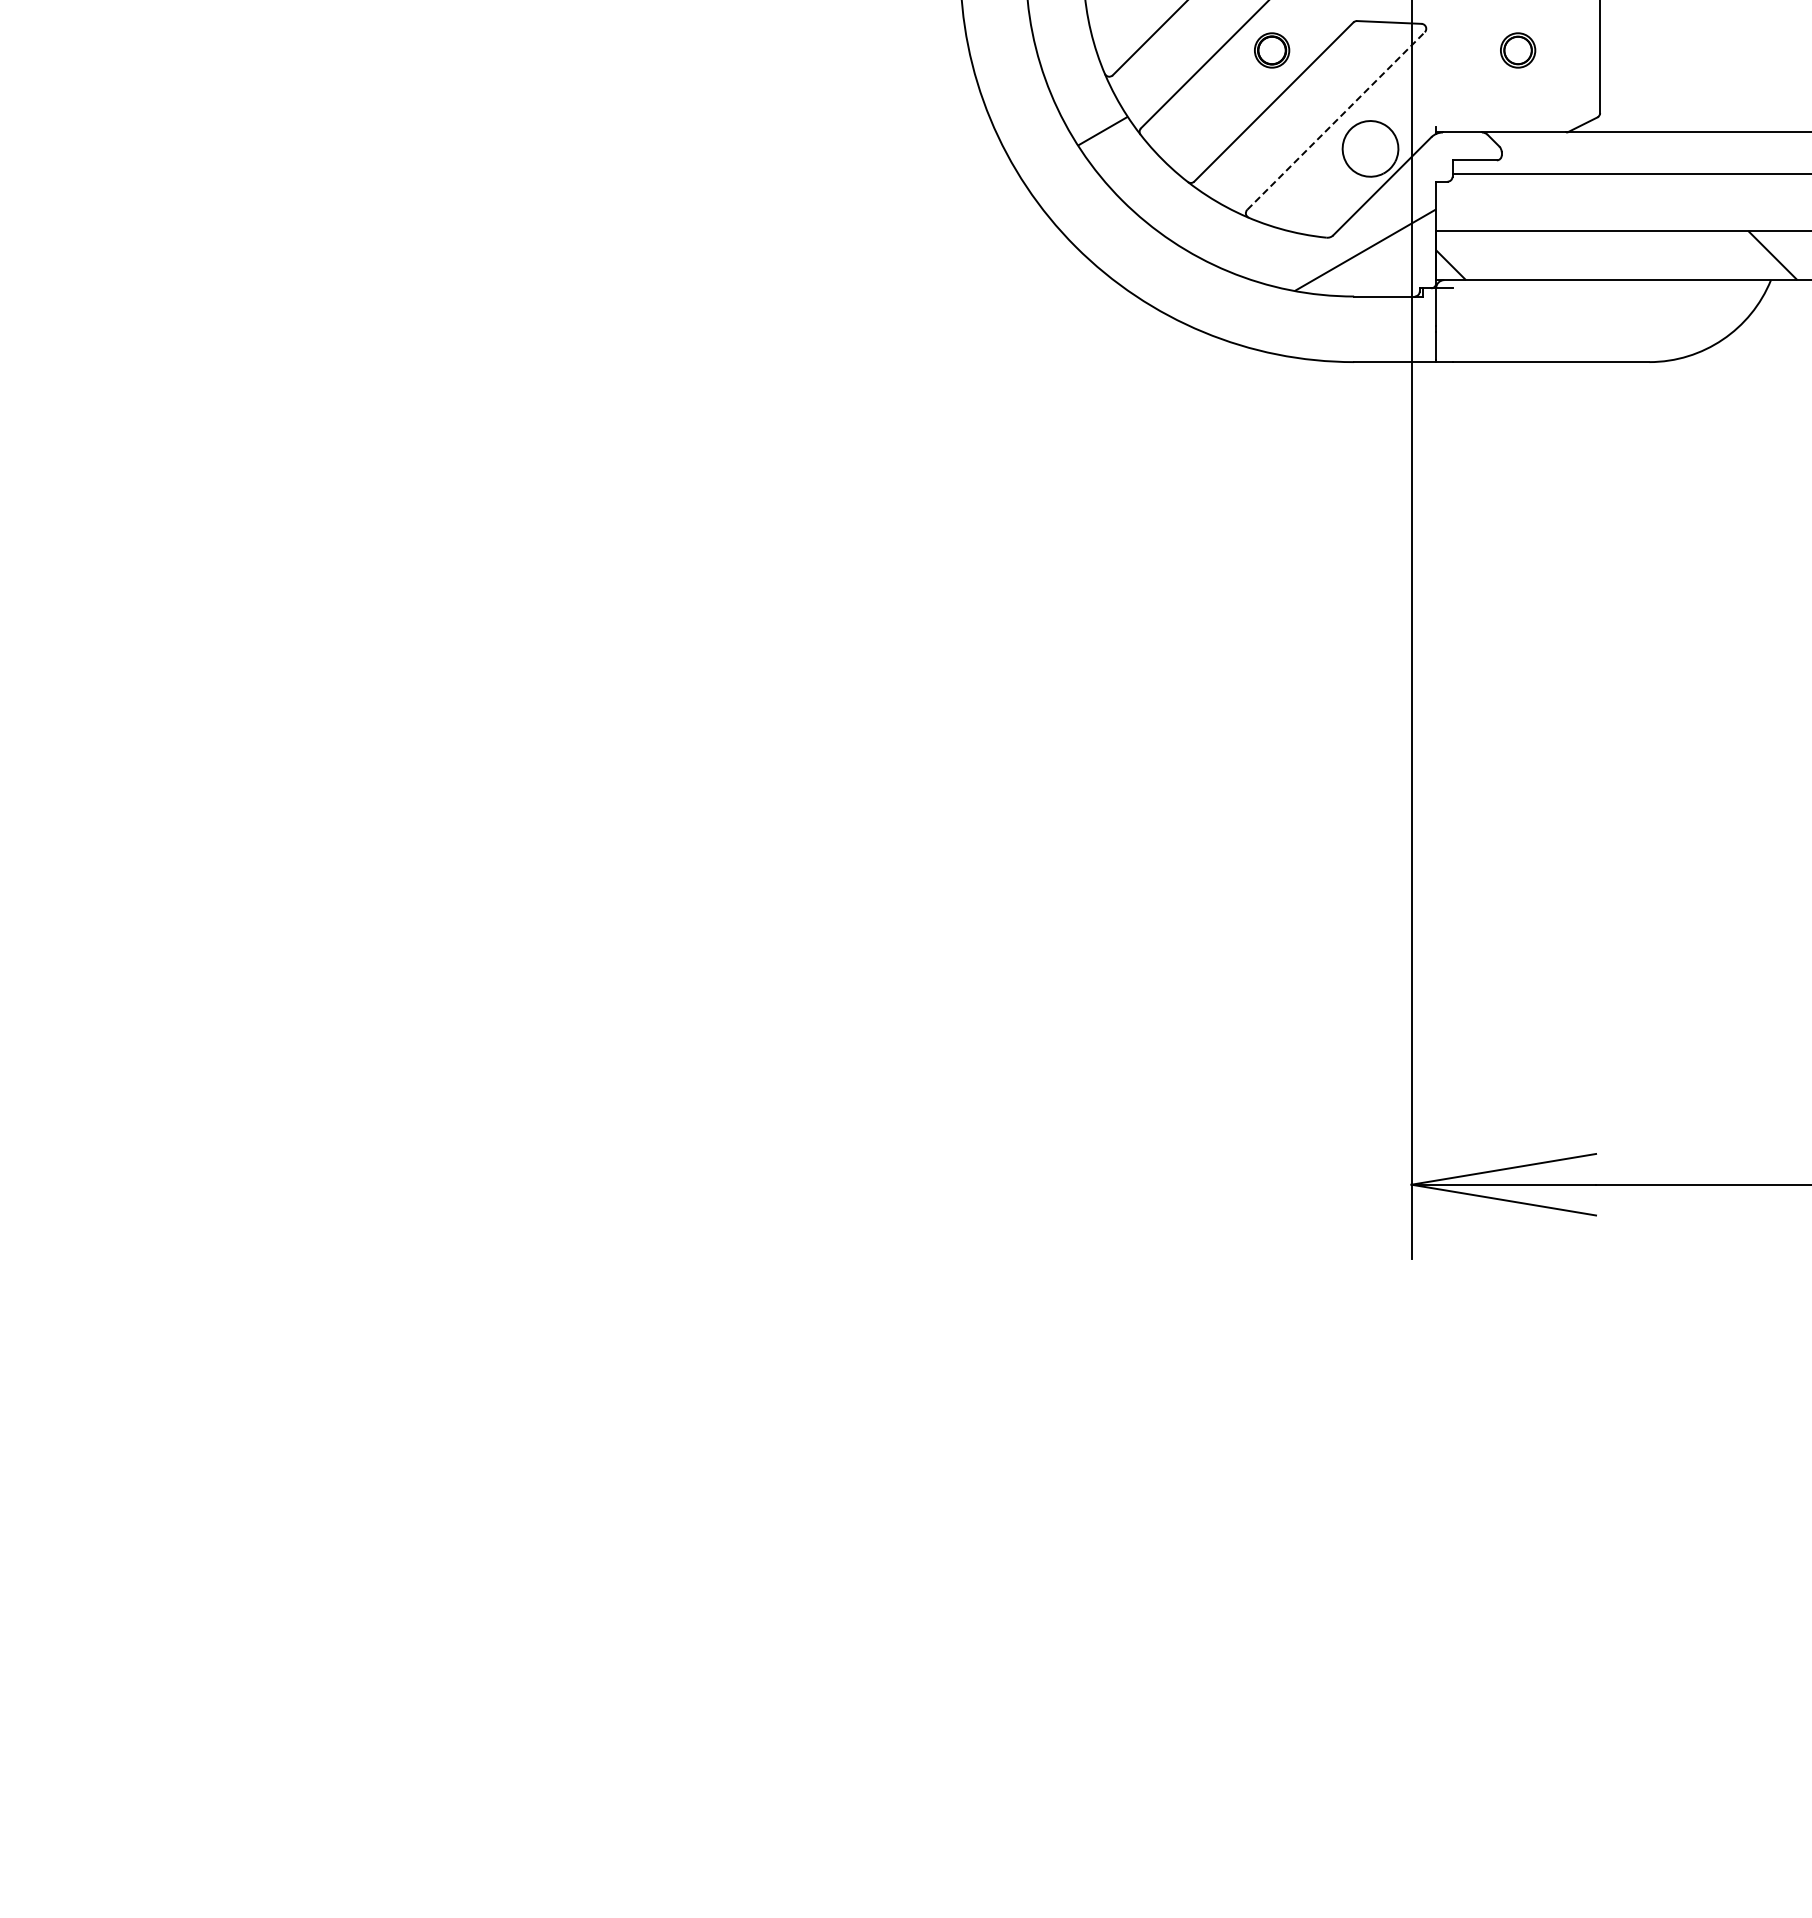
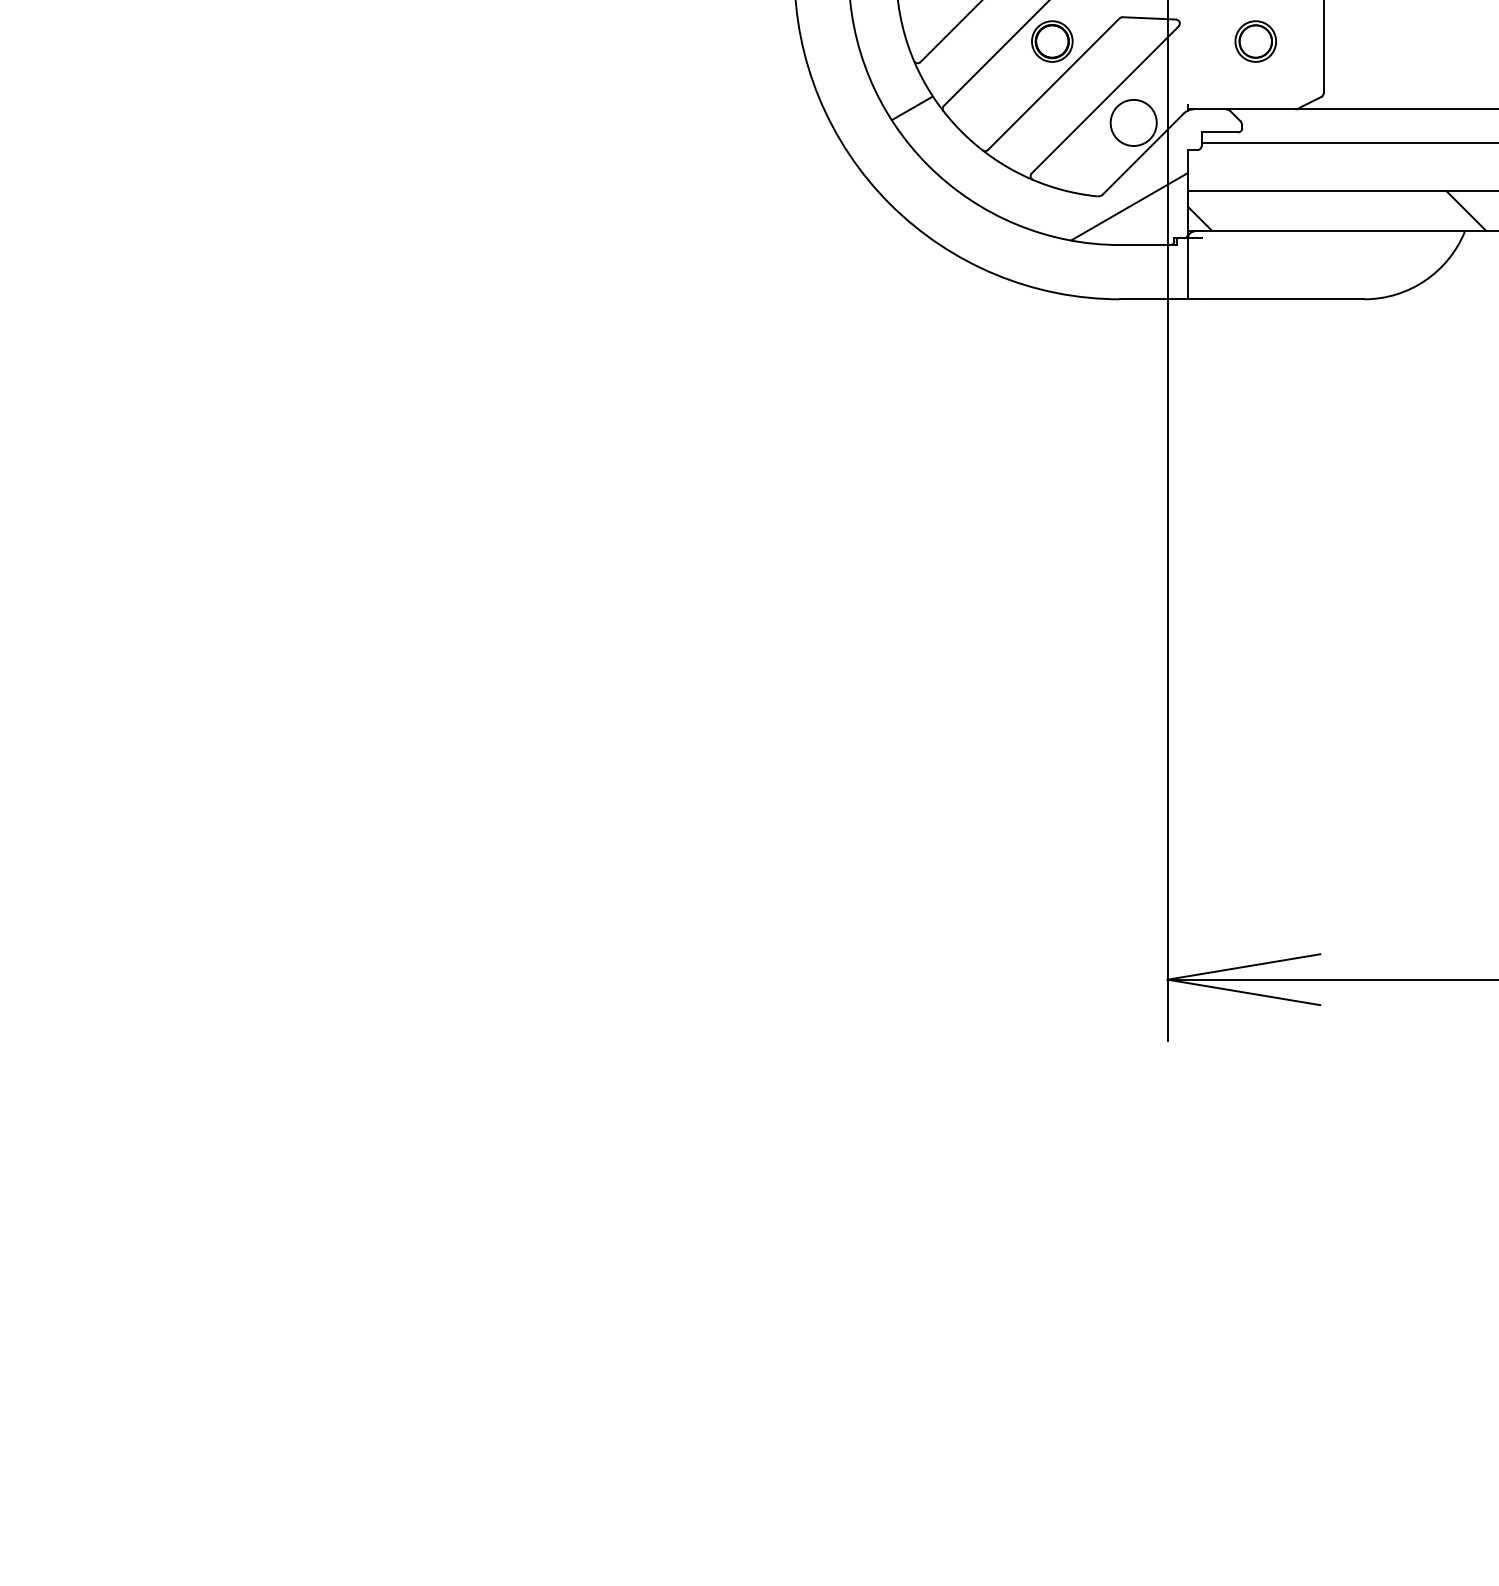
part: (1271, 50) -> (1051, 41), size x1.43
part: (1517, 50) -> (1255, 41), size x1.43
line: (1336, 121) -> (1105, 100), dashed -> solid

